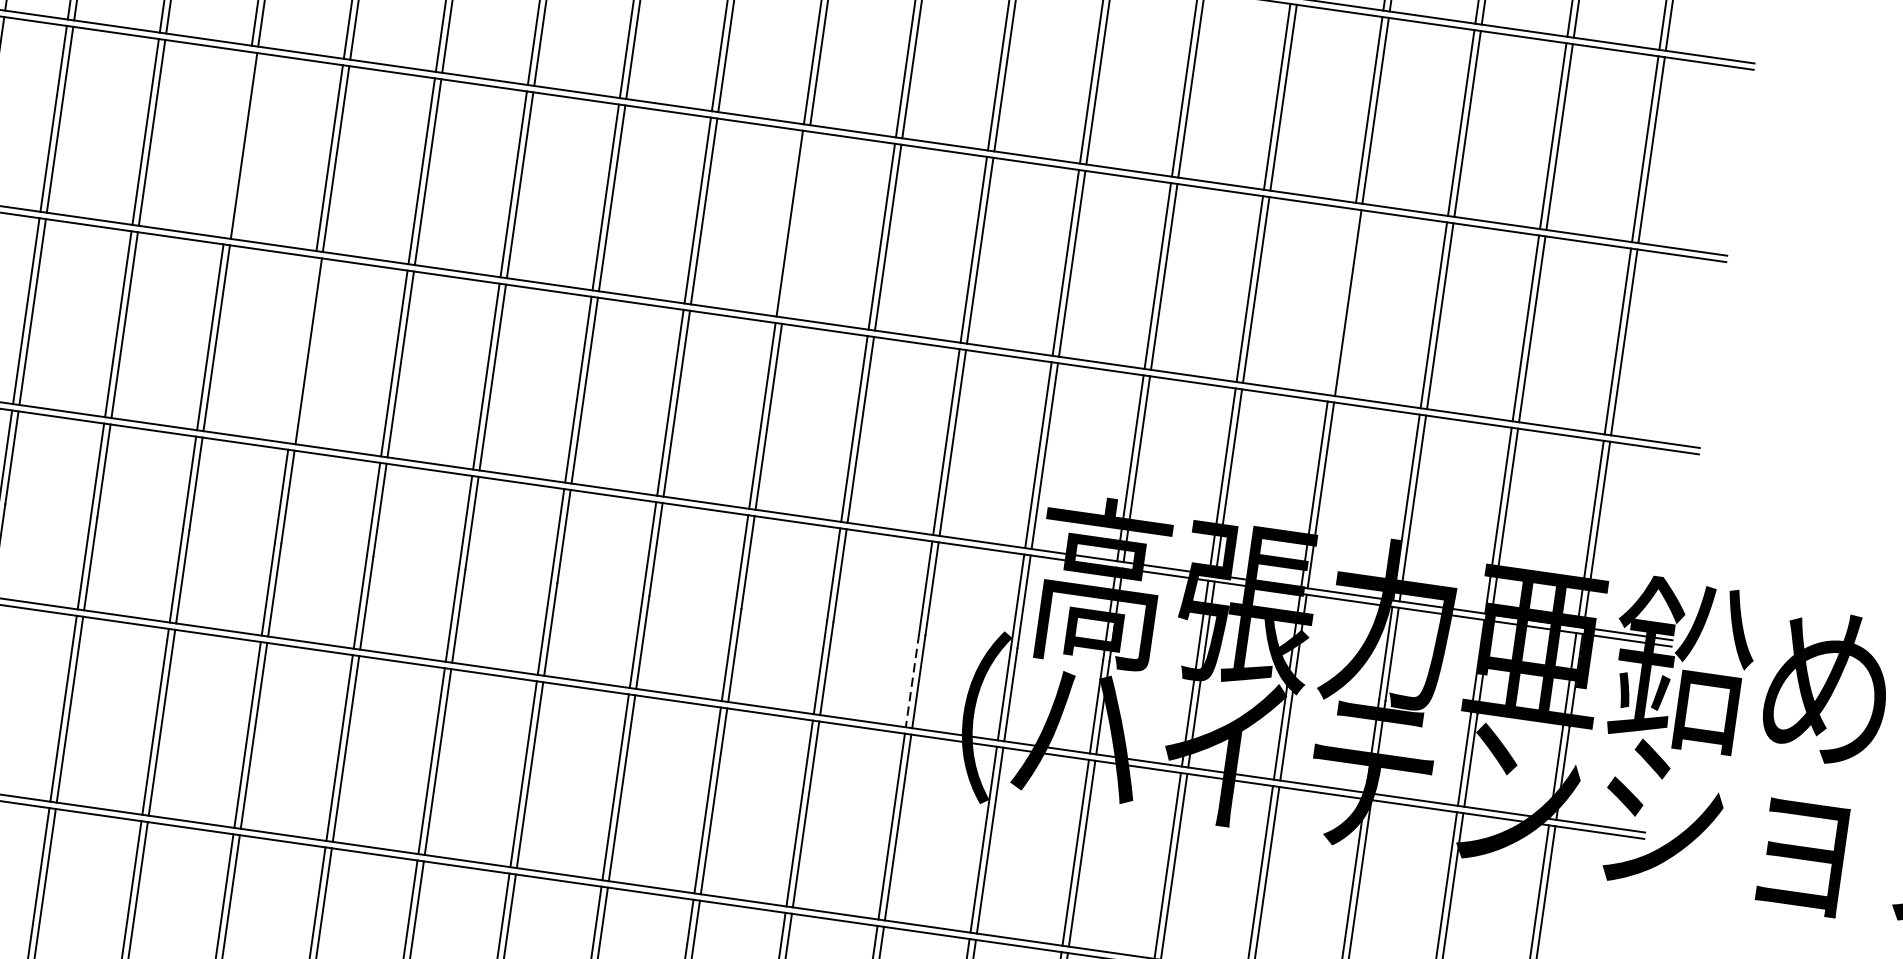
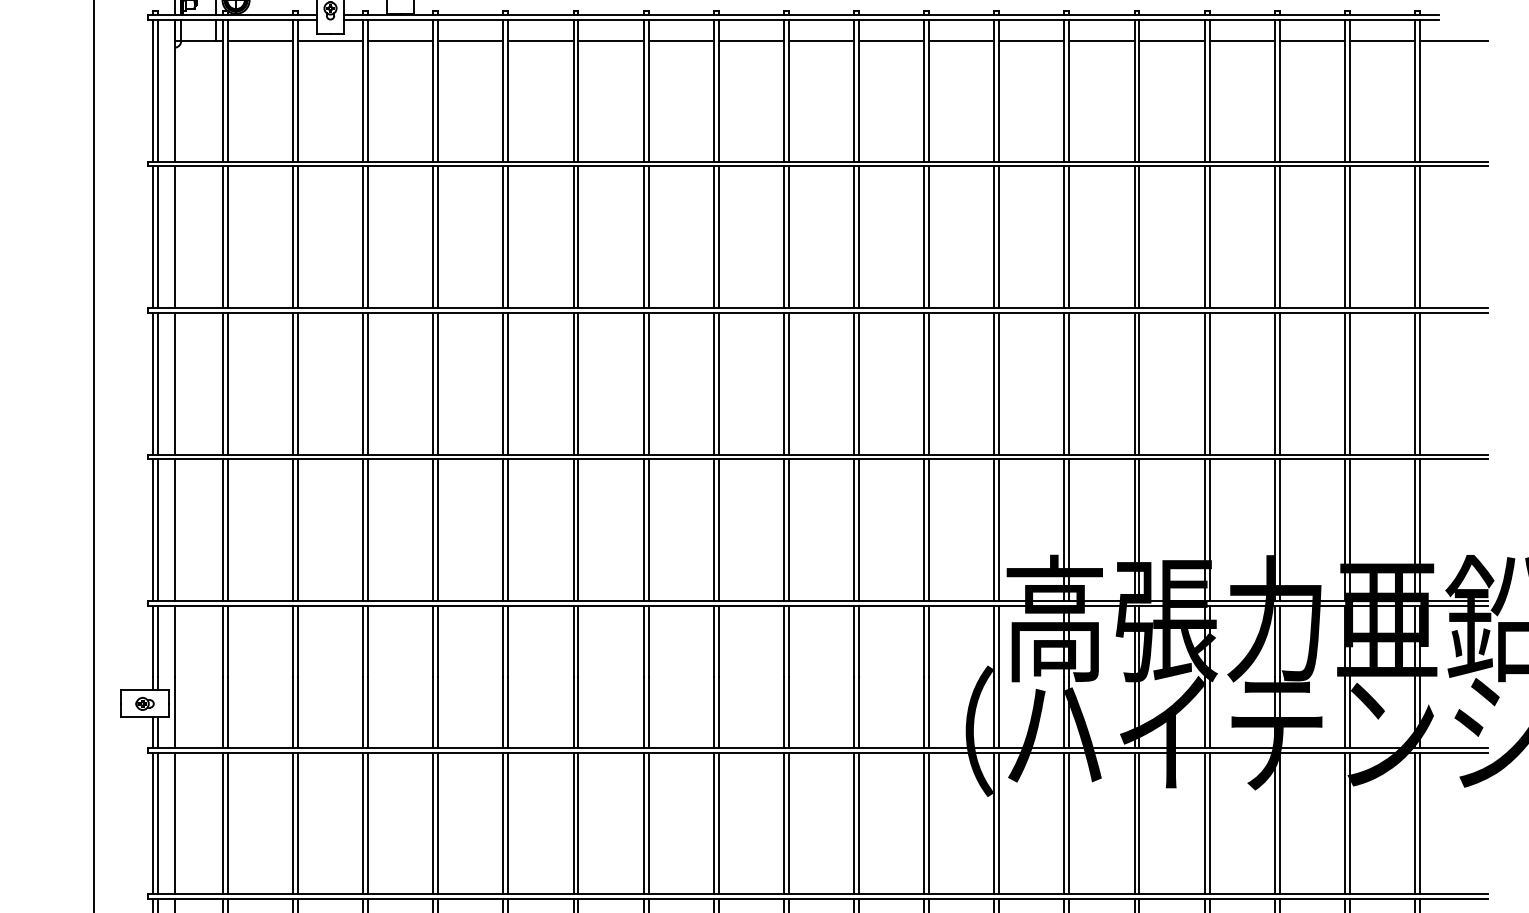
line: (238, 144) -> (363, 383), added
line: (795, 224) -> (788, 383), added
line: (1341, 301) -> (1204, 383), added
line: (302, 350) -> (433, 530), added
line: (912, 681) -> (924, 712), dashed -> solid

